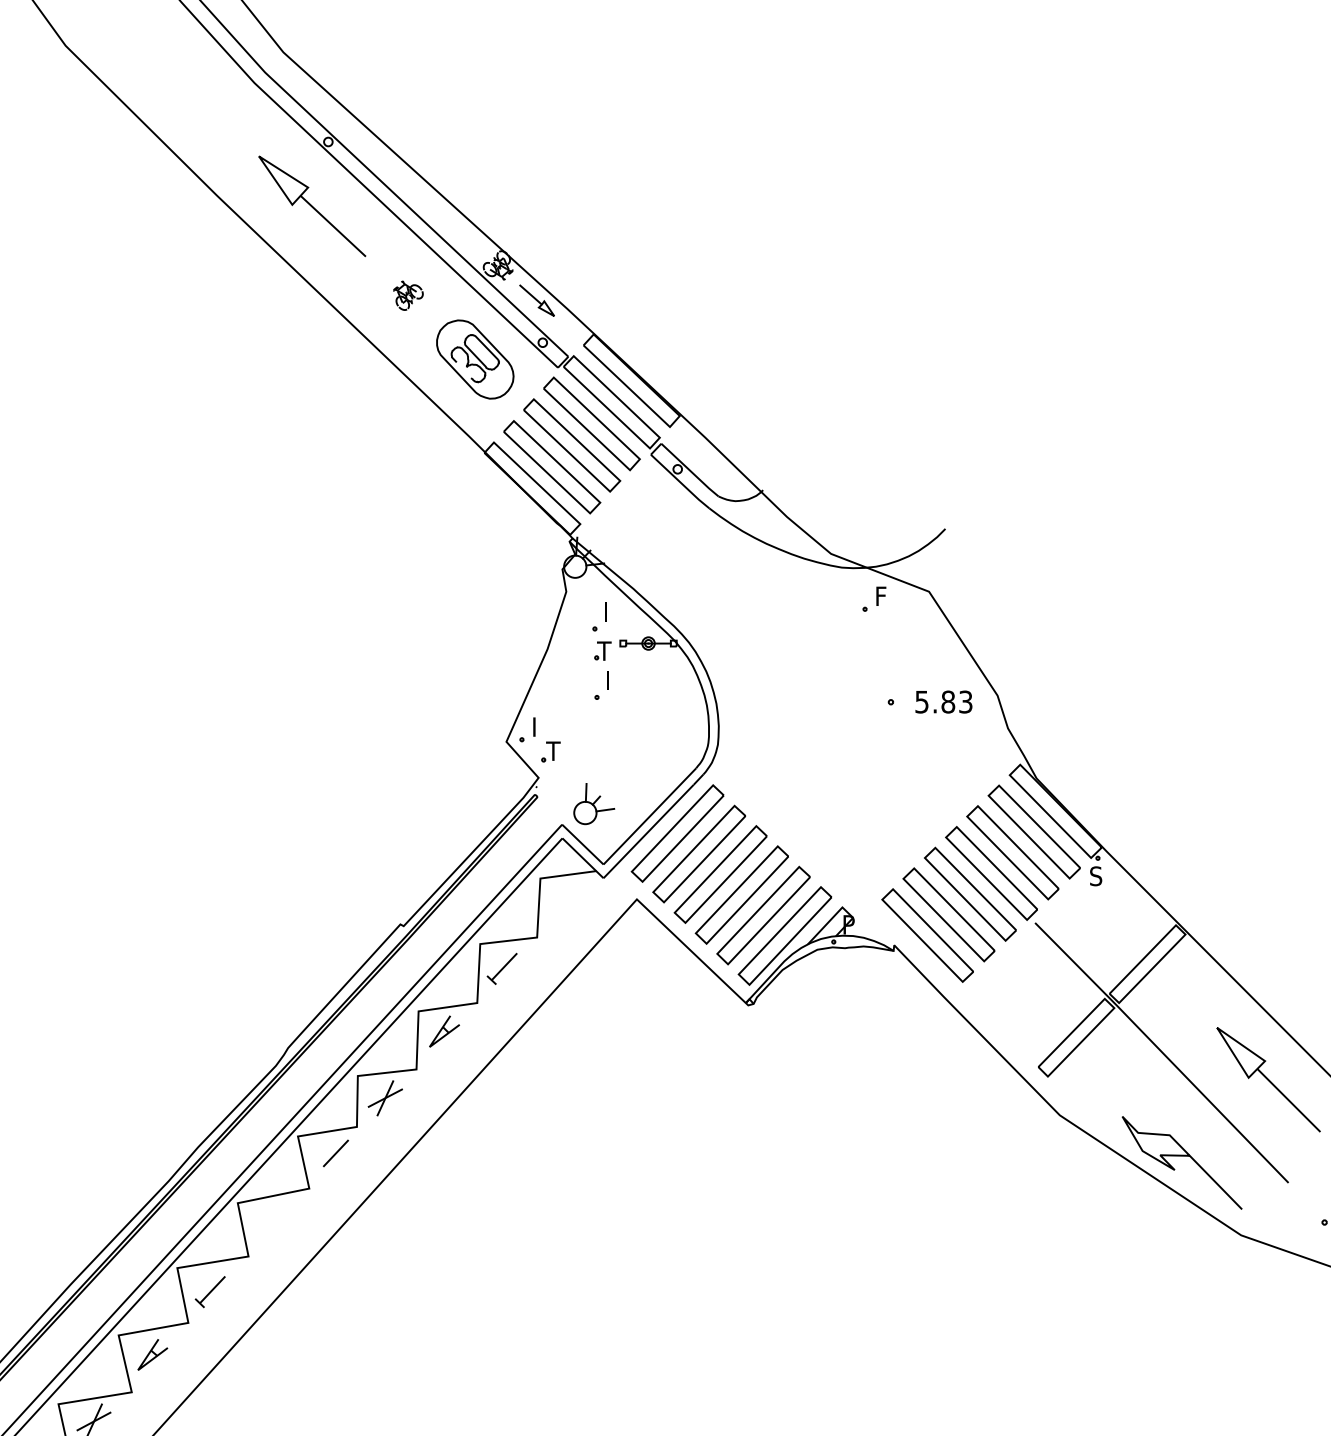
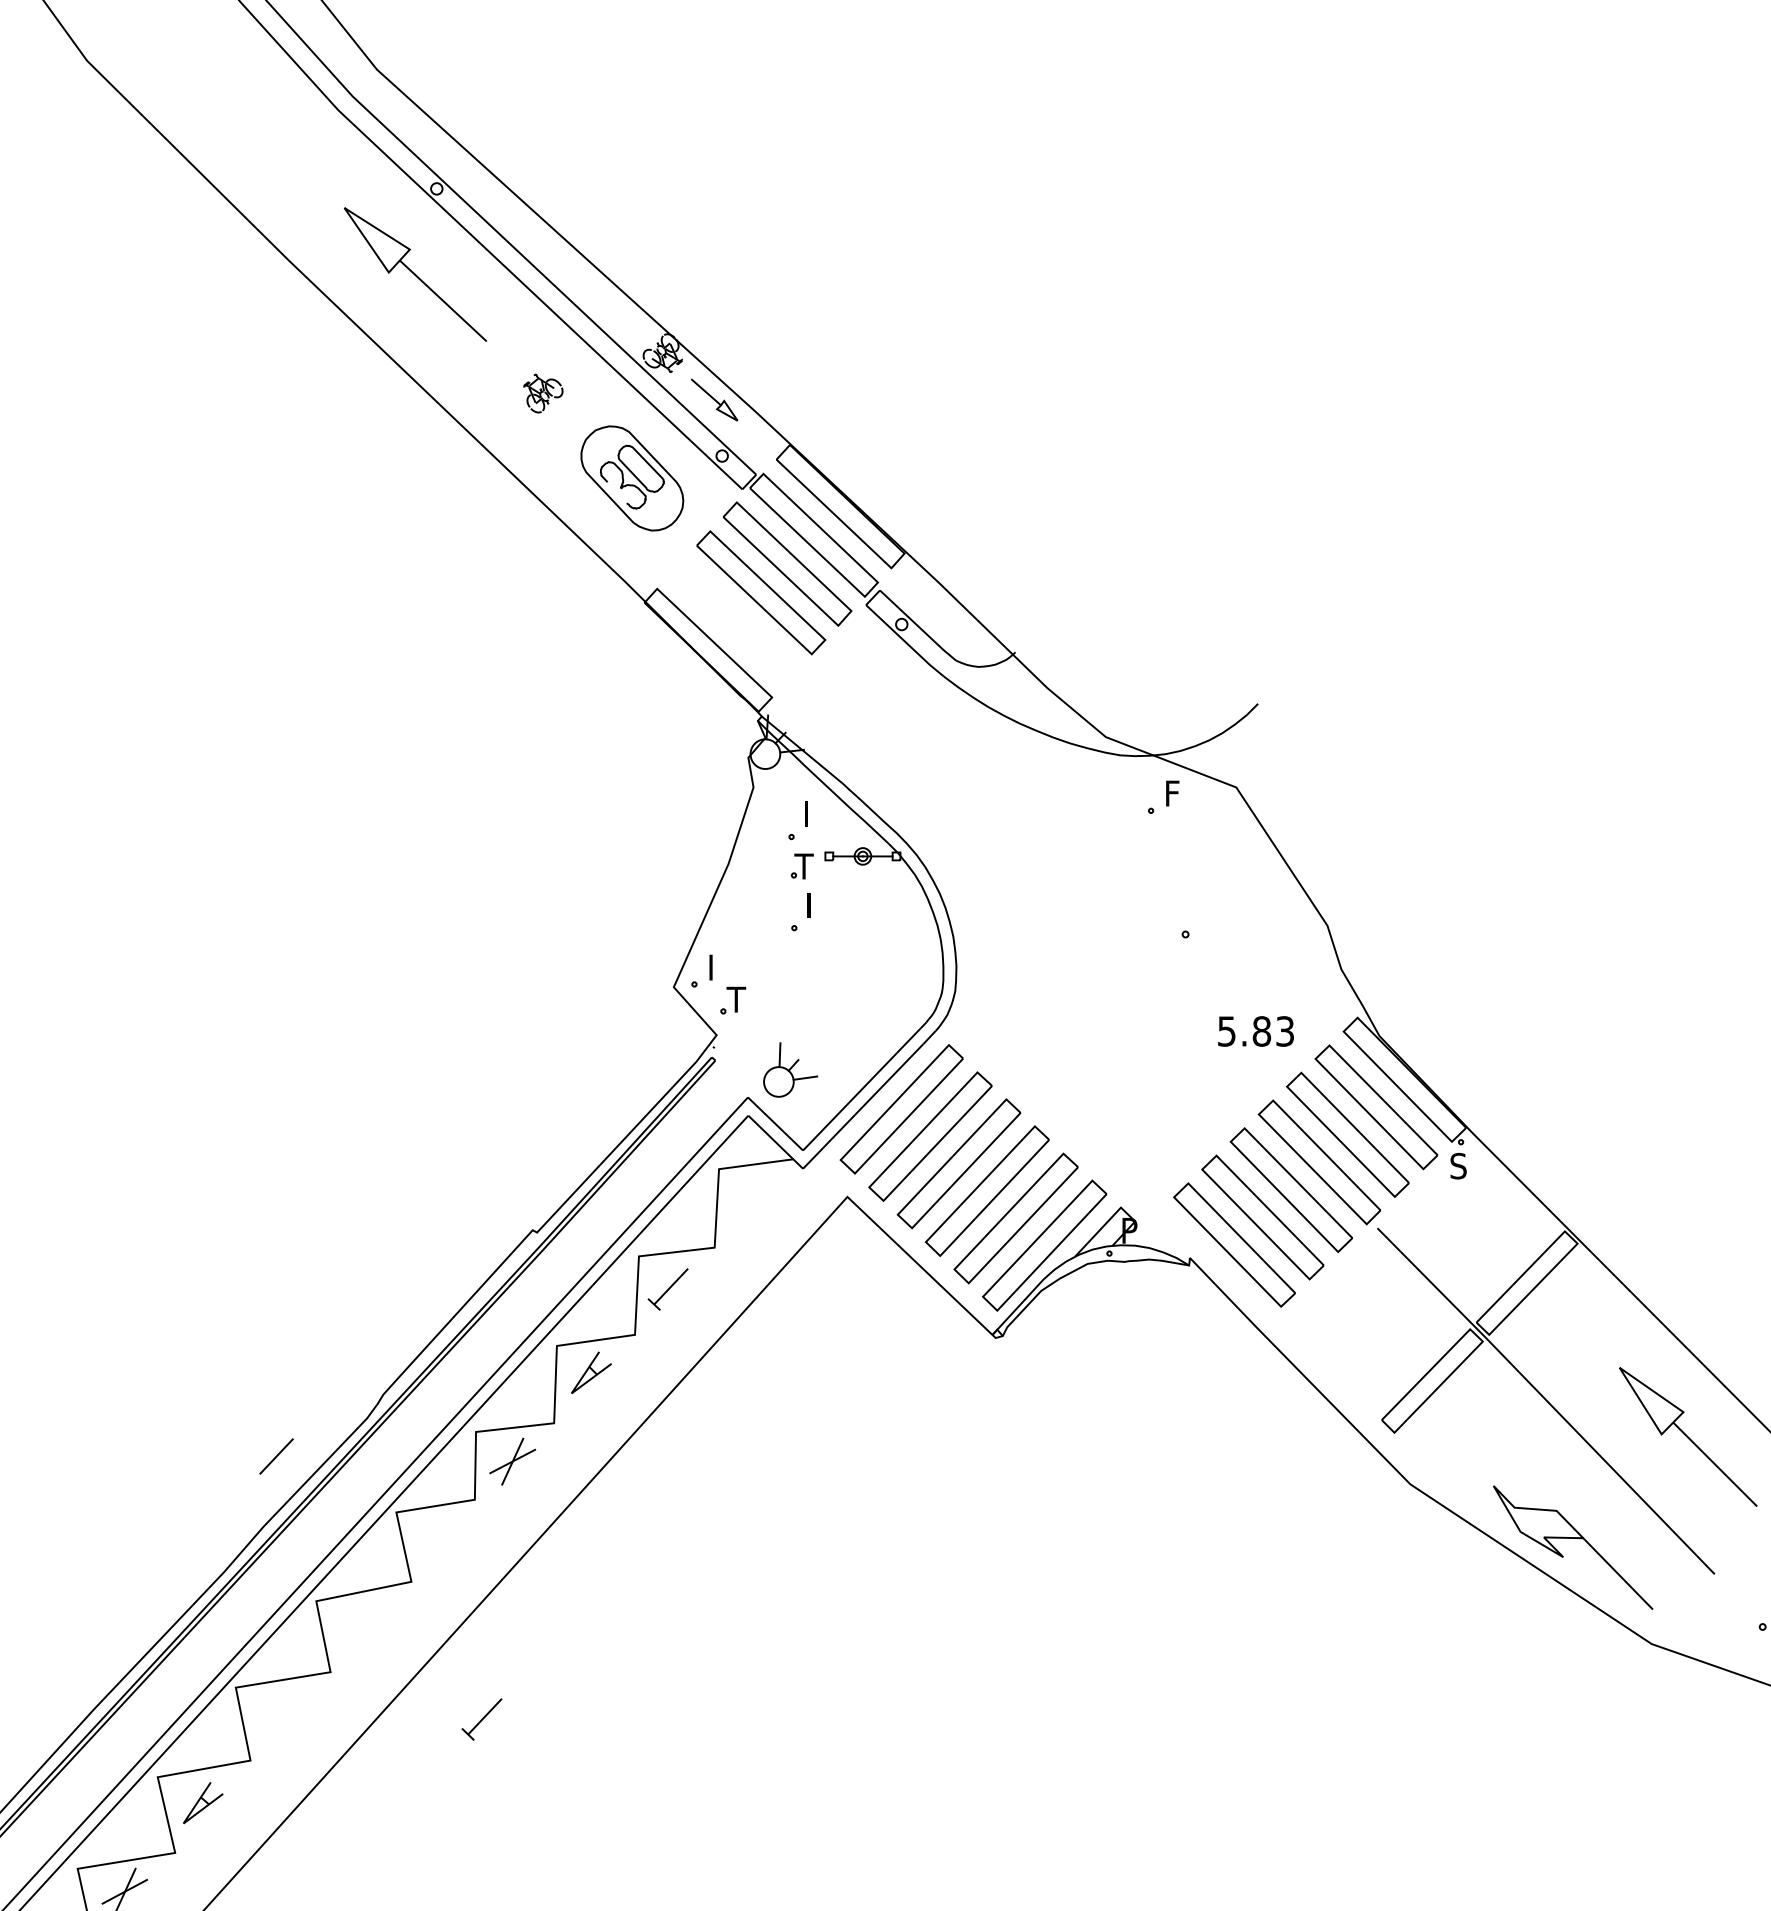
part: (552, 467) -> (735, 622), removed
text: (943, 701) -> (1255, 1030), moved
line: (335, 1153) -> (275, 1456), moved
part: (209, 1292) -> (480, 1720), moved

